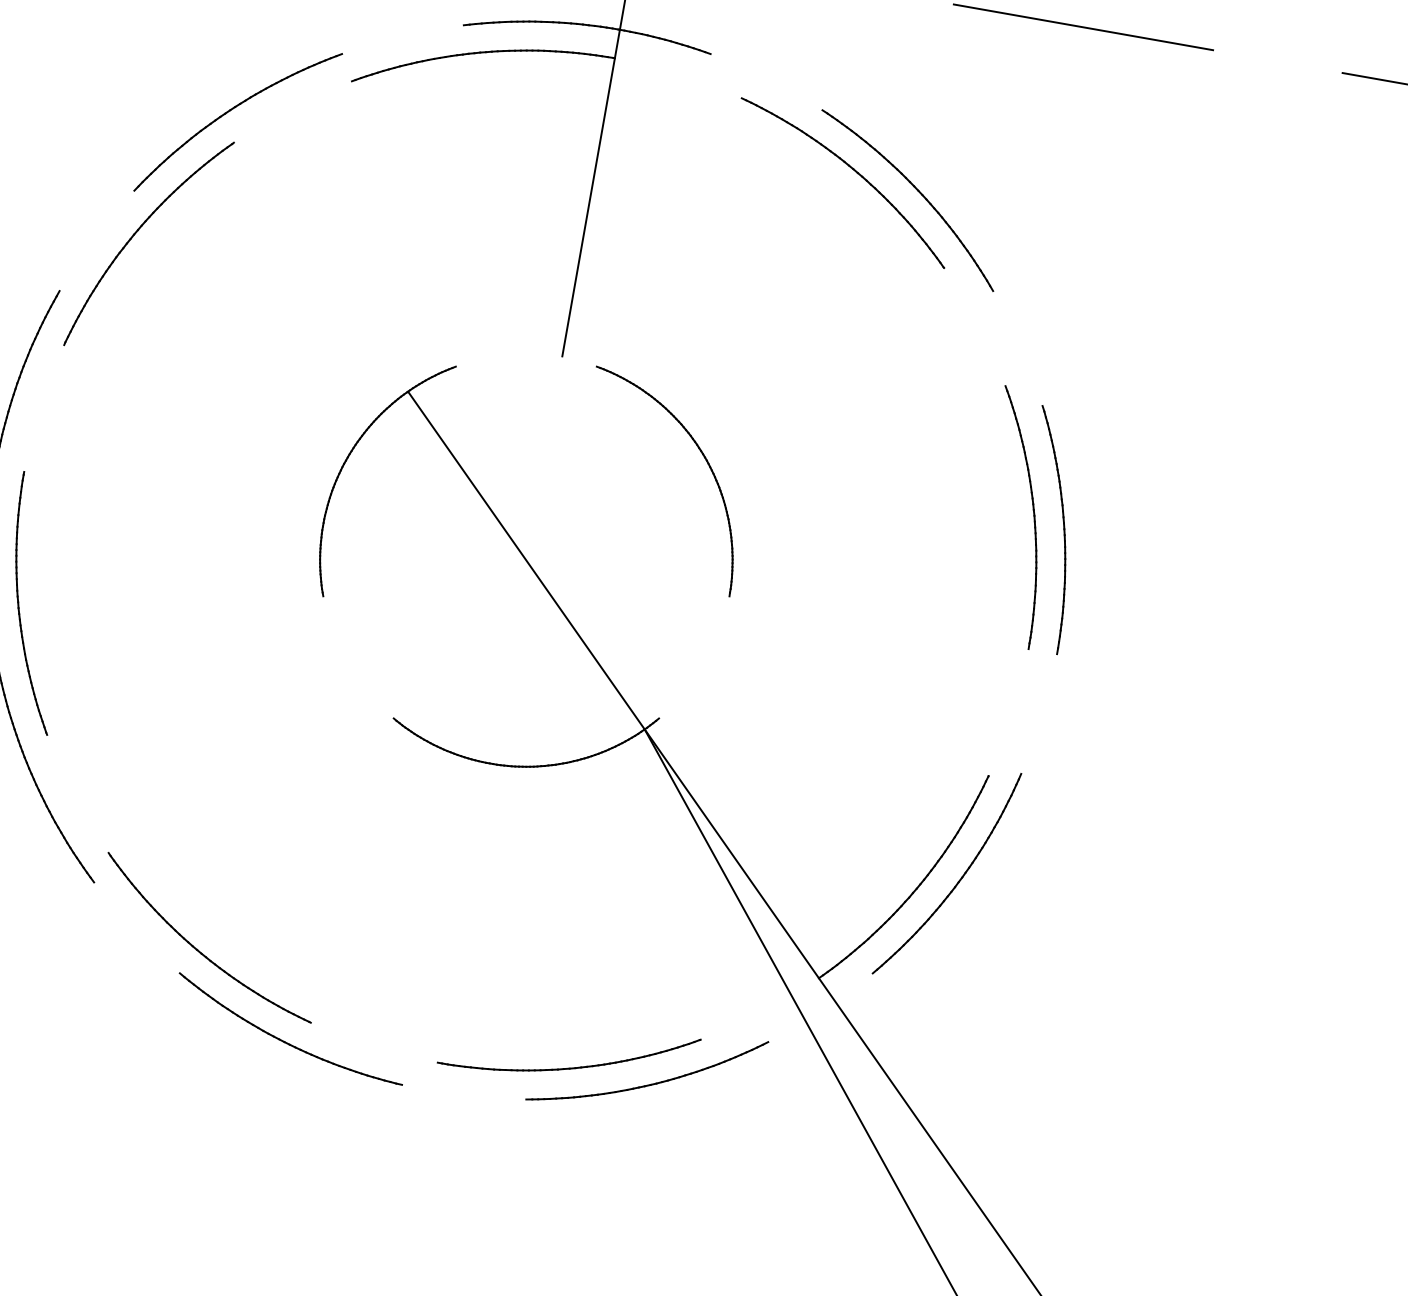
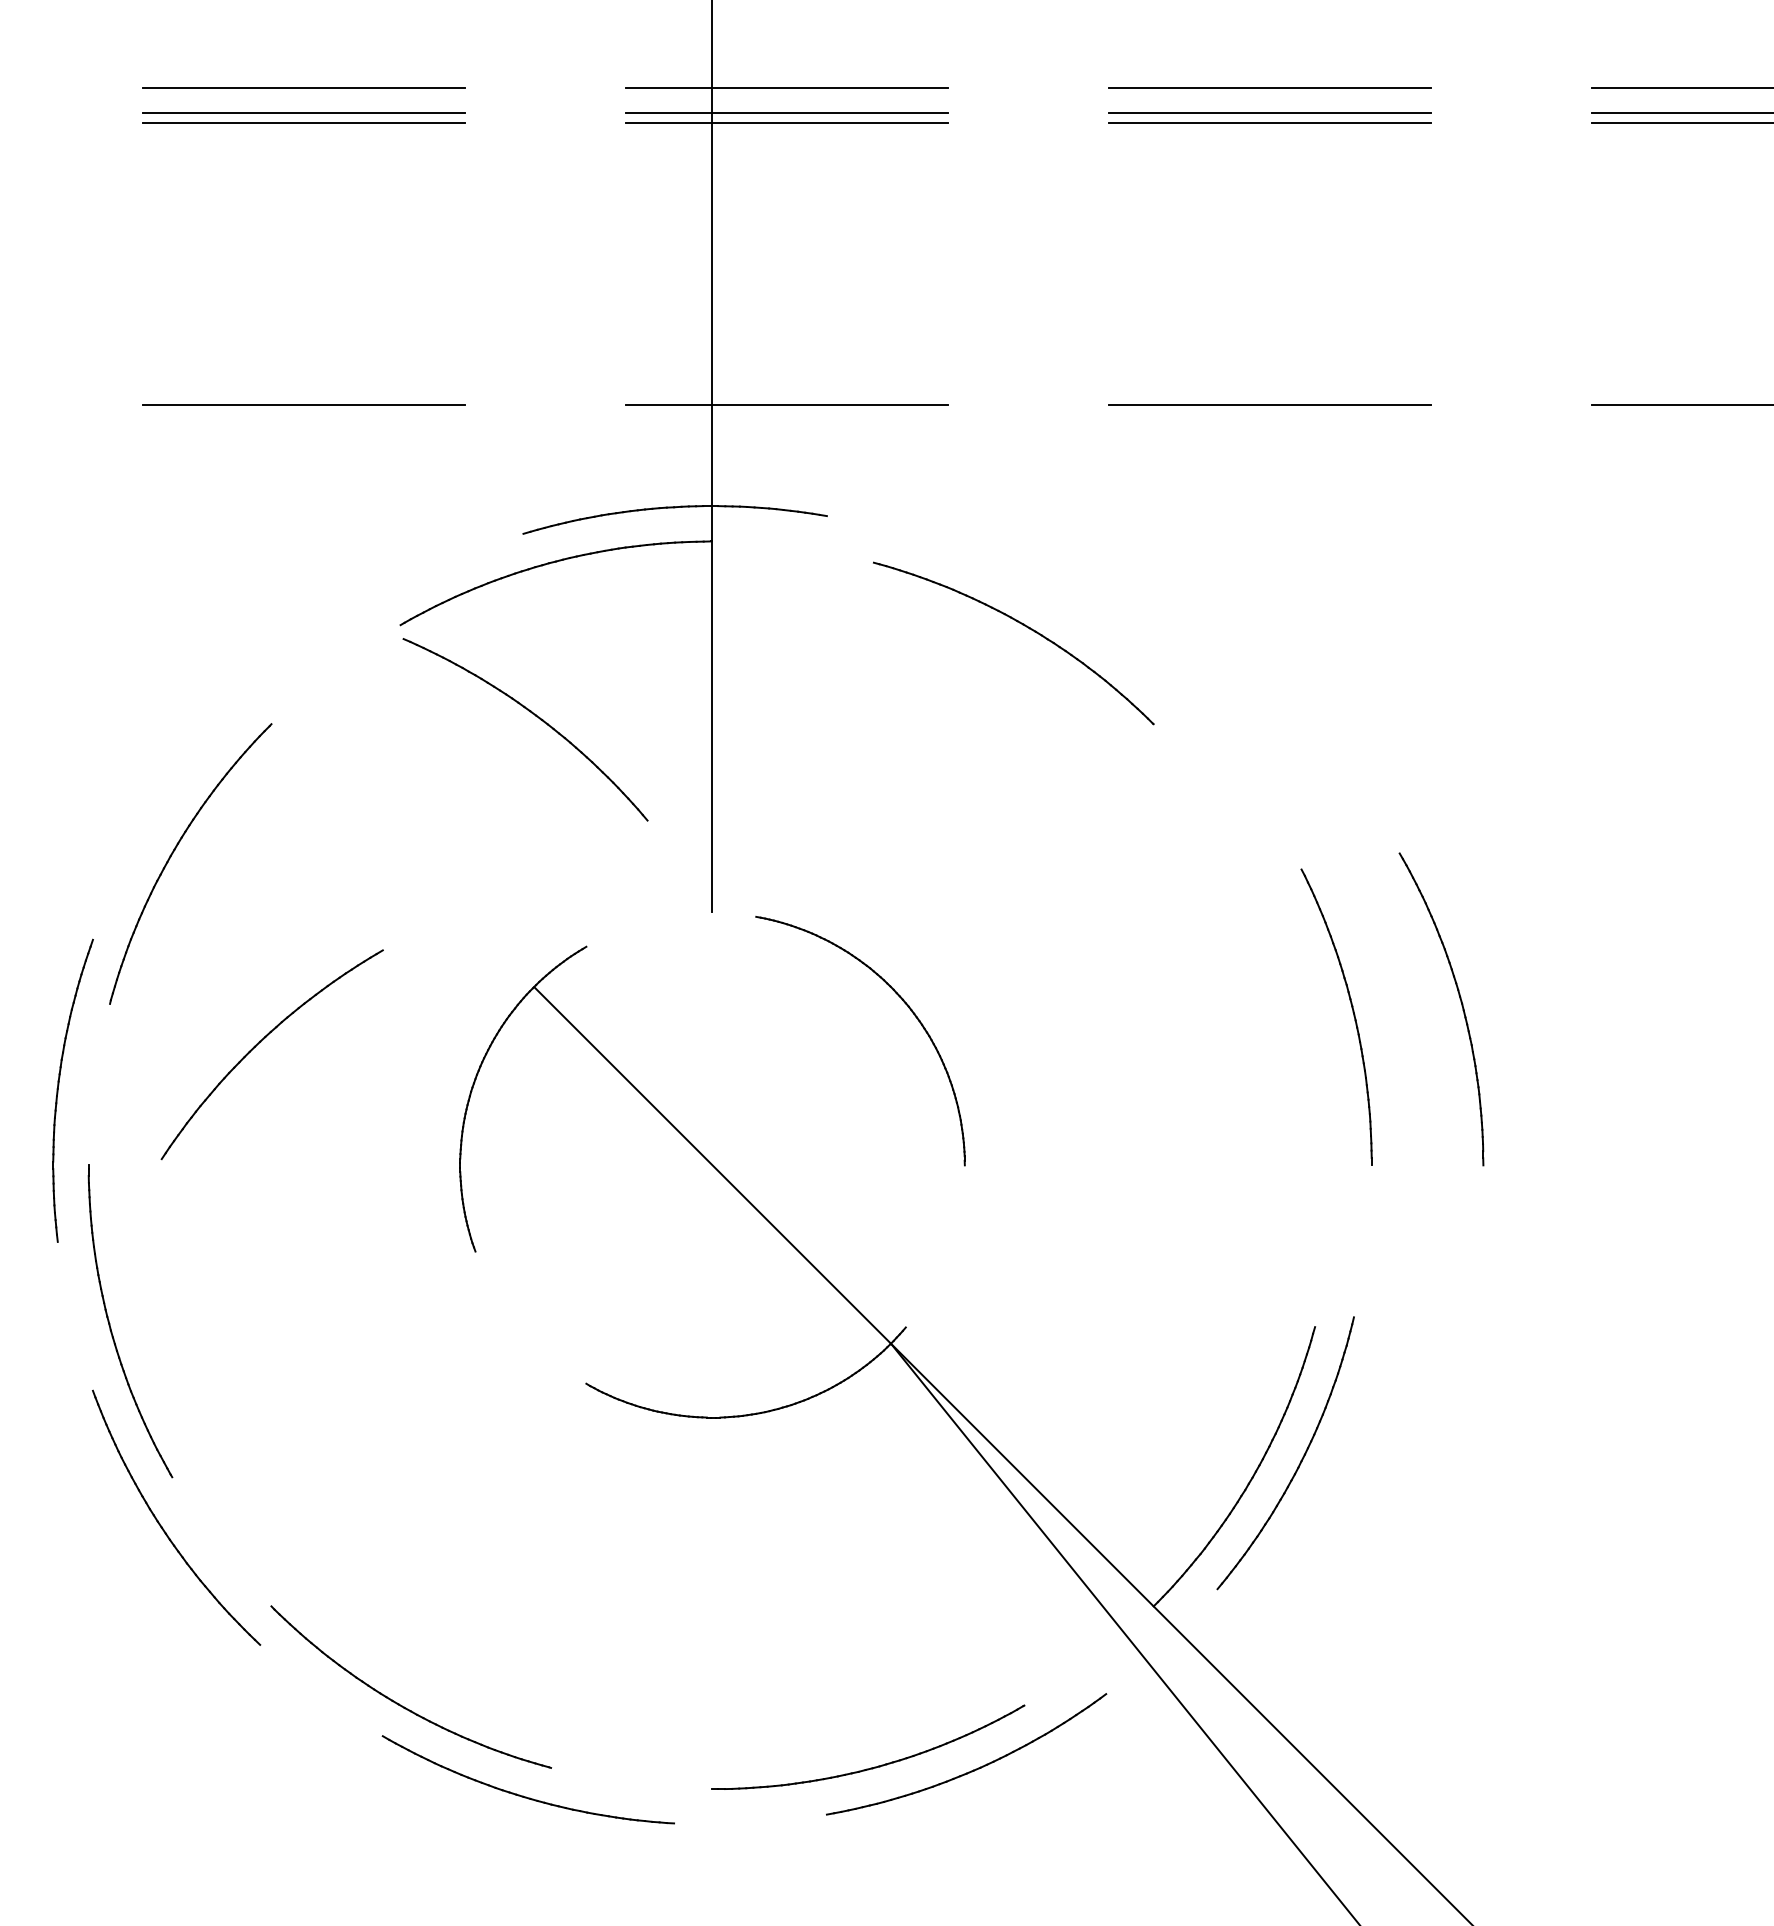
part: (230, 110) -> (260, 1042), moved
part: (918, 192) -> (536, 717), moved
part: (1033, 518) -> (1461, 1006), moved

